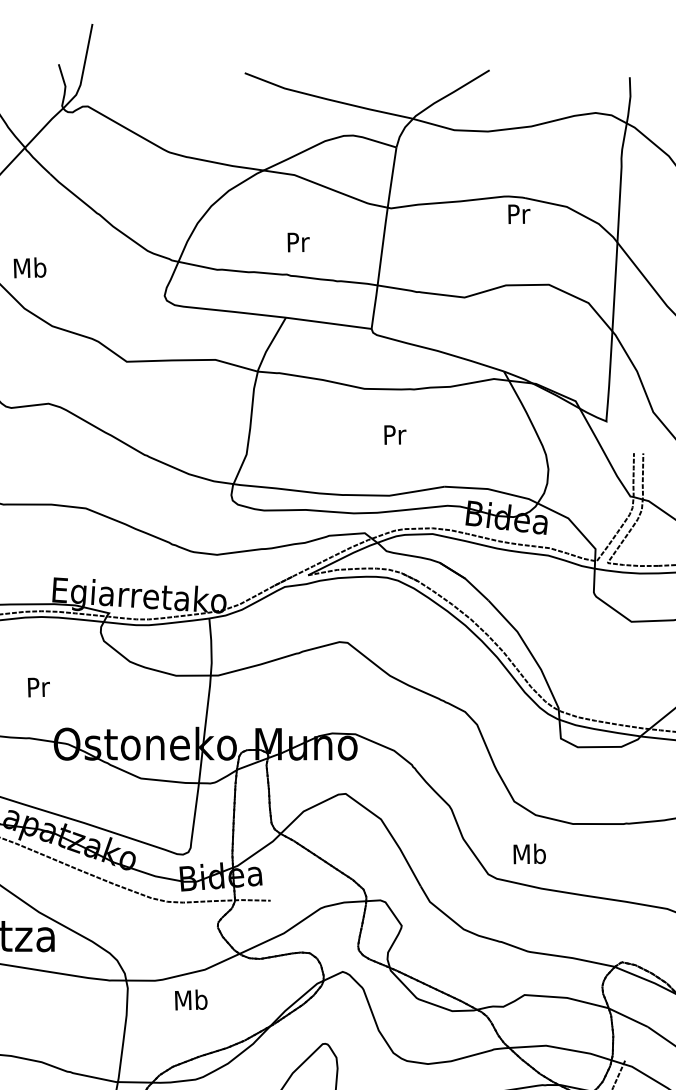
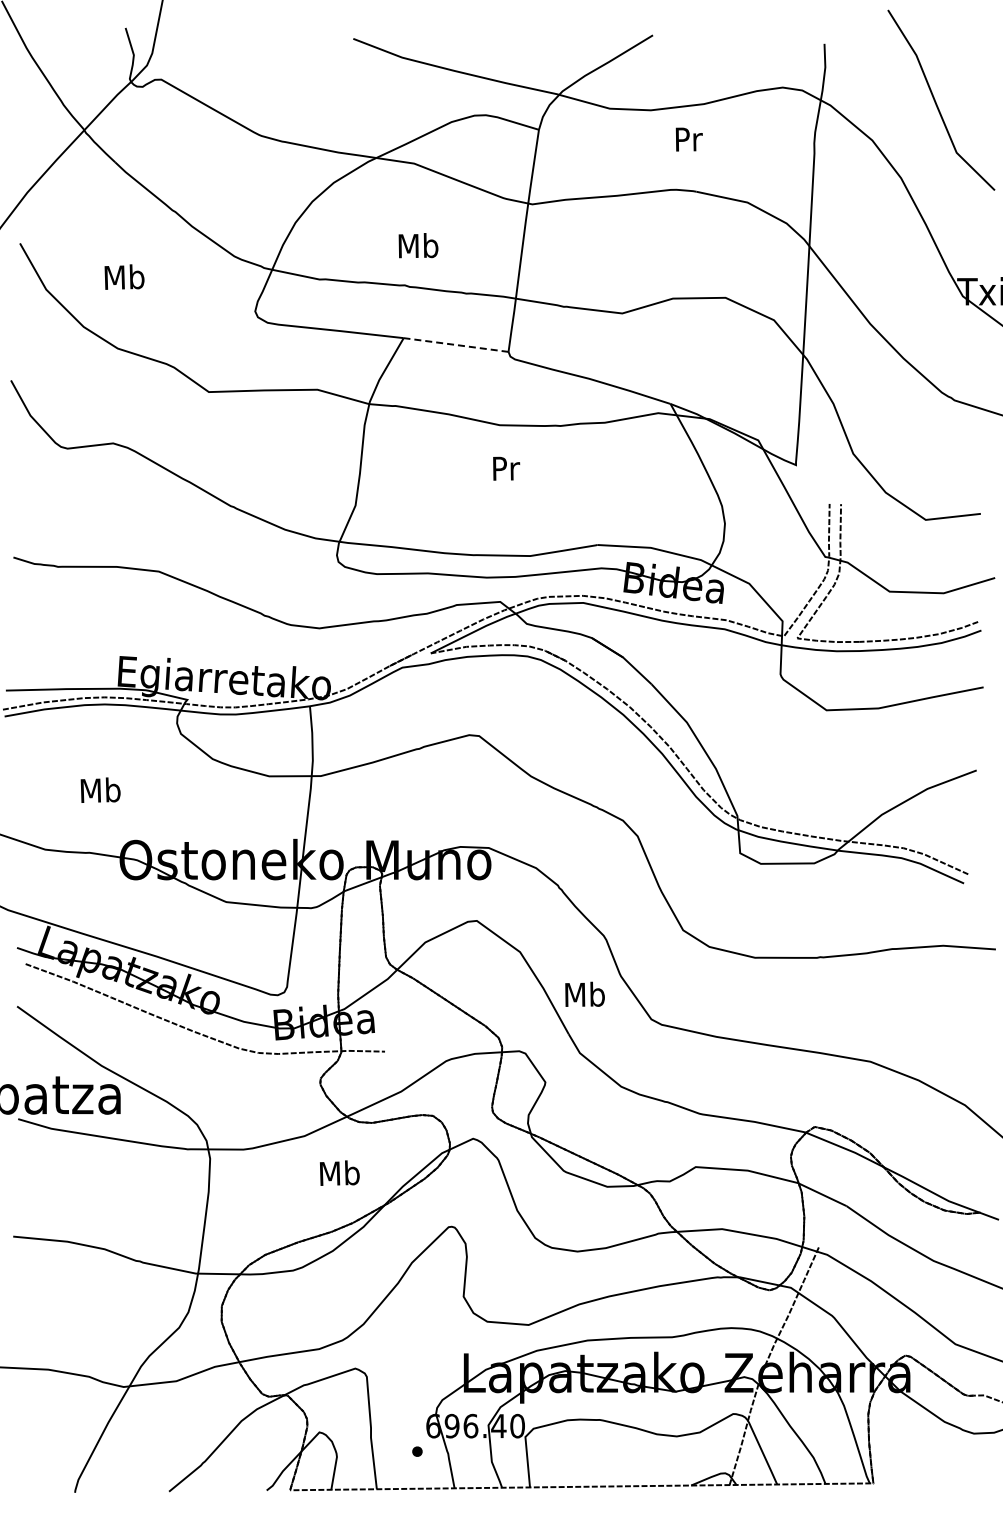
text: (518, 214) -> (688, 139), moved
text: (298, 242) -> (418, 245), Pr -> Mb
text: (30, 267) -> (124, 276), moved
line: (329, 323) -> (456, 345), solid -> dashed
text: (395, 434) -> (506, 468), moved
text: (38, 686) -> (100, 789), Pr -> Mb
text: (529, 853) -> (584, 993), moved
text: (191, 999) -> (339, 1172), moved

